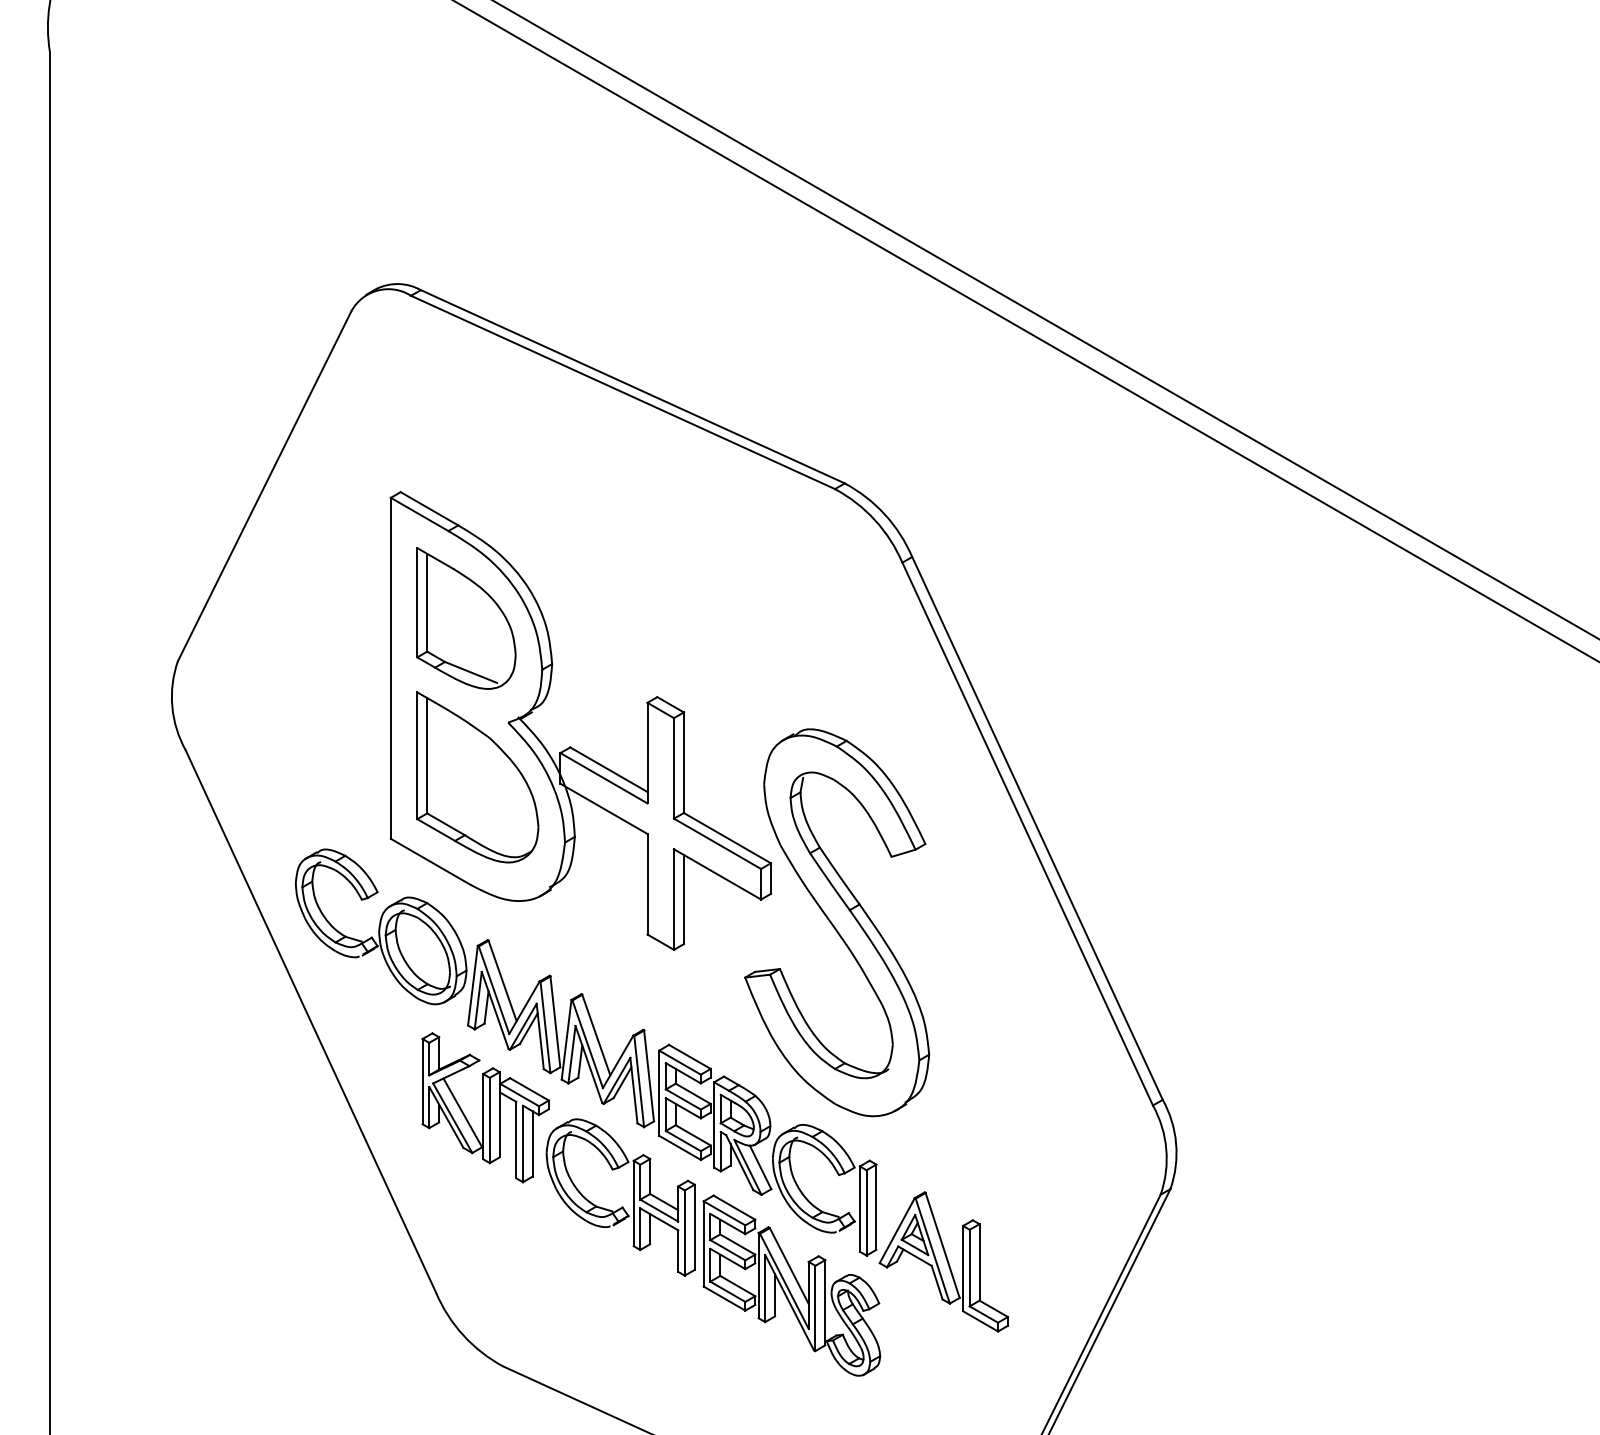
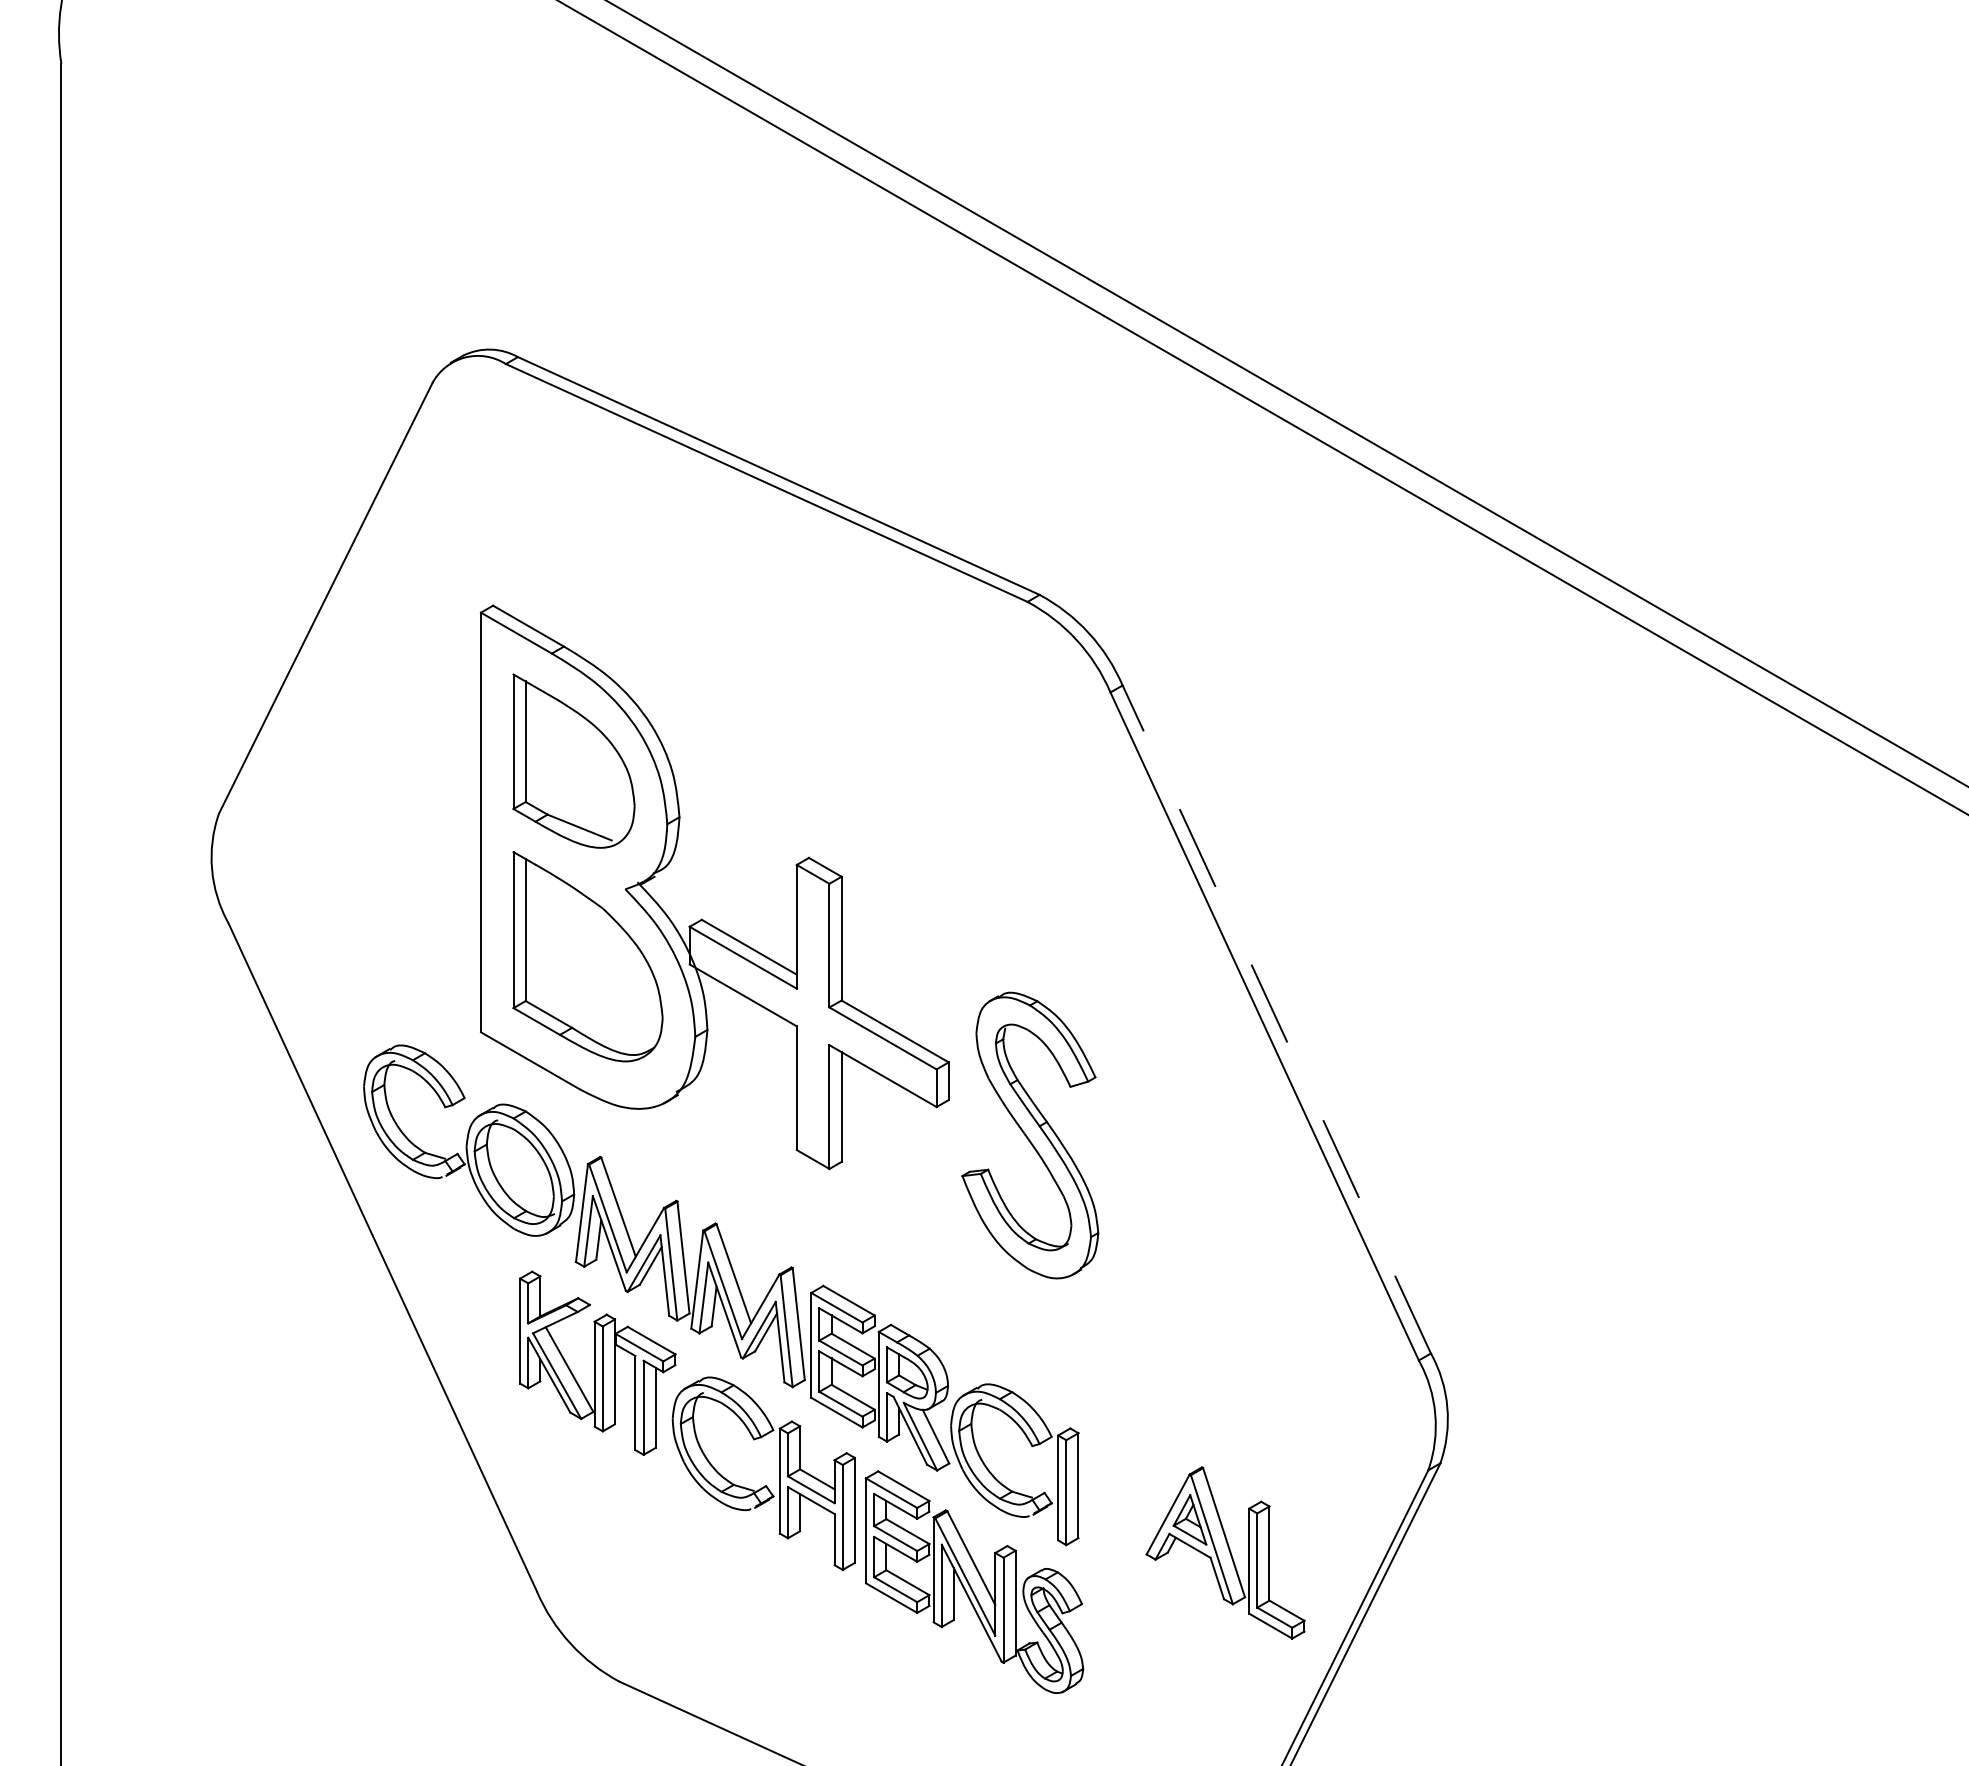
line: (1037, 828) -> (1276, 1019), solid -> dashed
part: (837, 922) -> (1030, 1135), size x0.6
part: (943, 1261) -> (1225, 1552), moved

